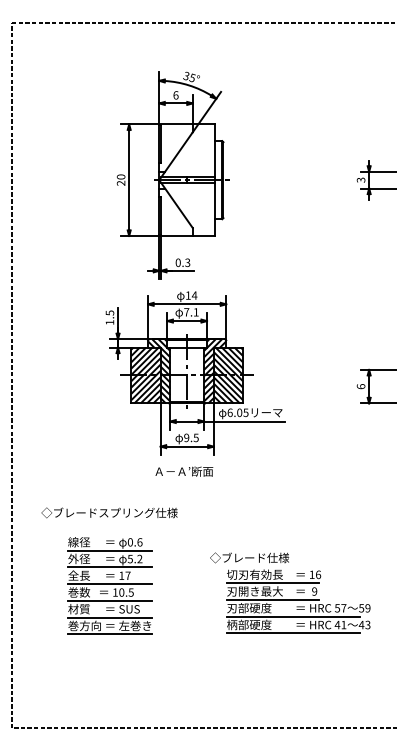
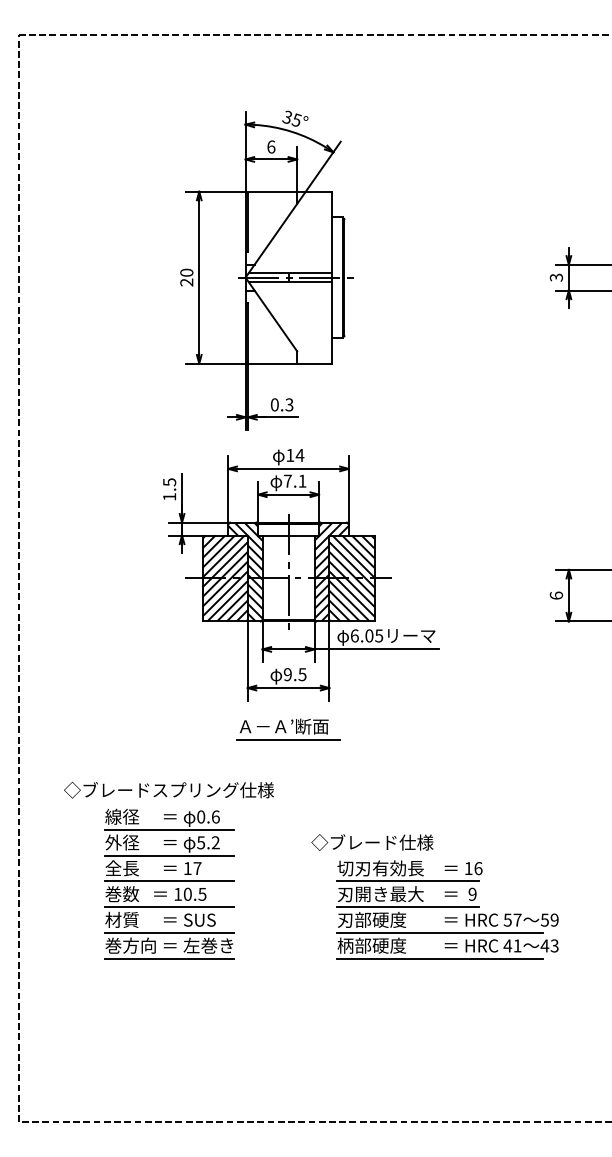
line: (186, 480) -> (287, 740), added
part: (109, 585) -> (168, 883), moved
part: (290, 592) -> (435, 895), moved

